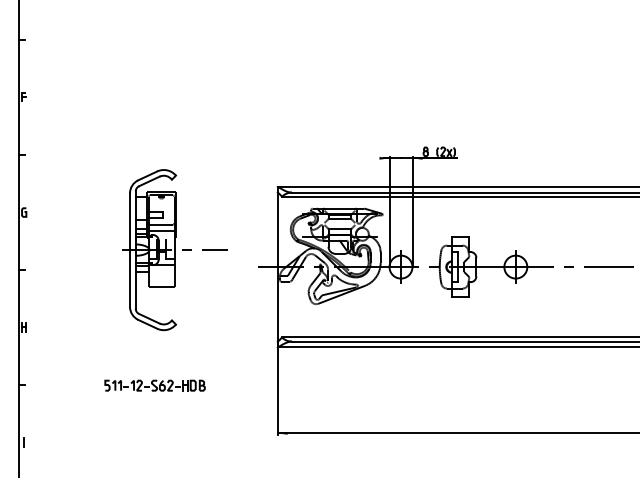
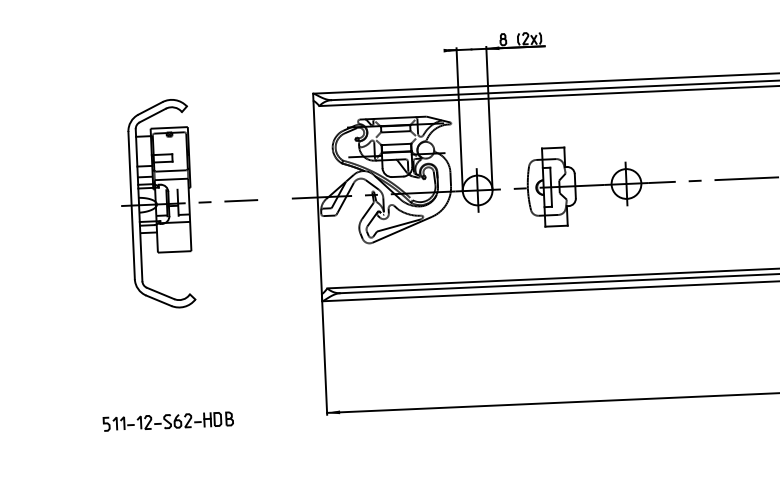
part: (174, 250) -> (189, 203), moved
part: (154, 385) -> (167, 421), moved

